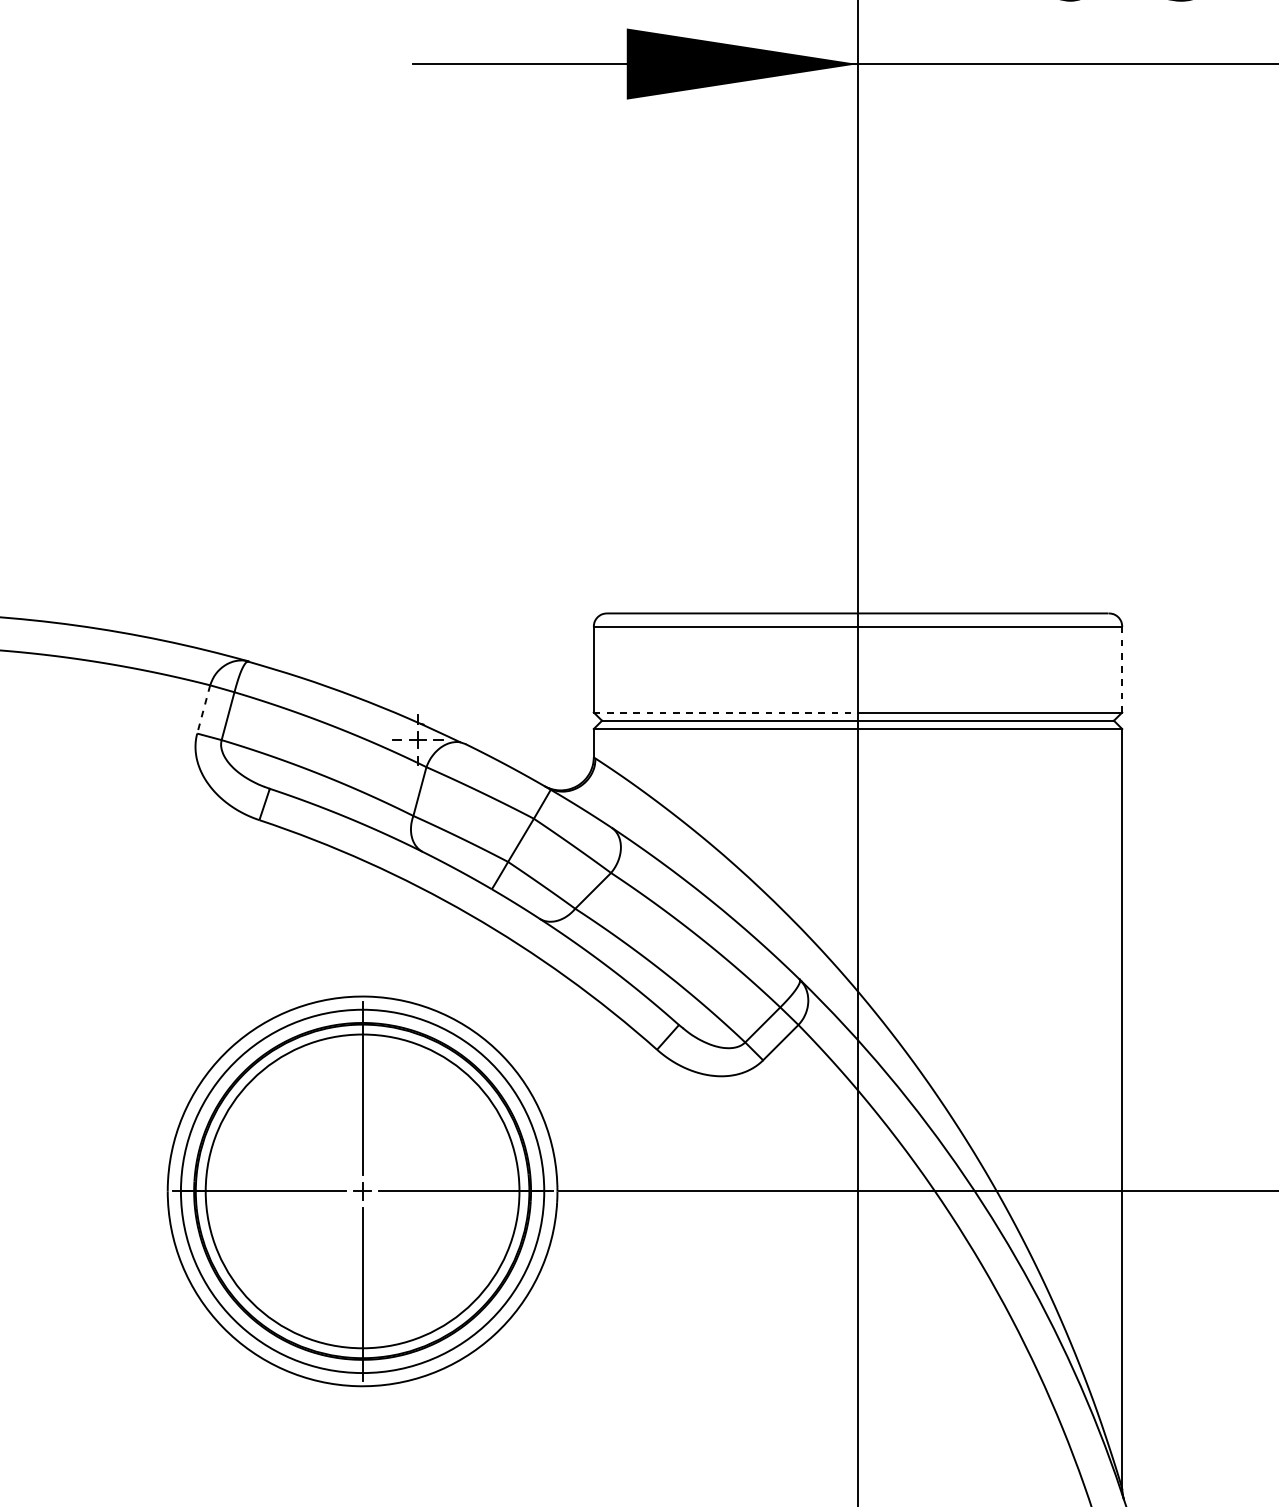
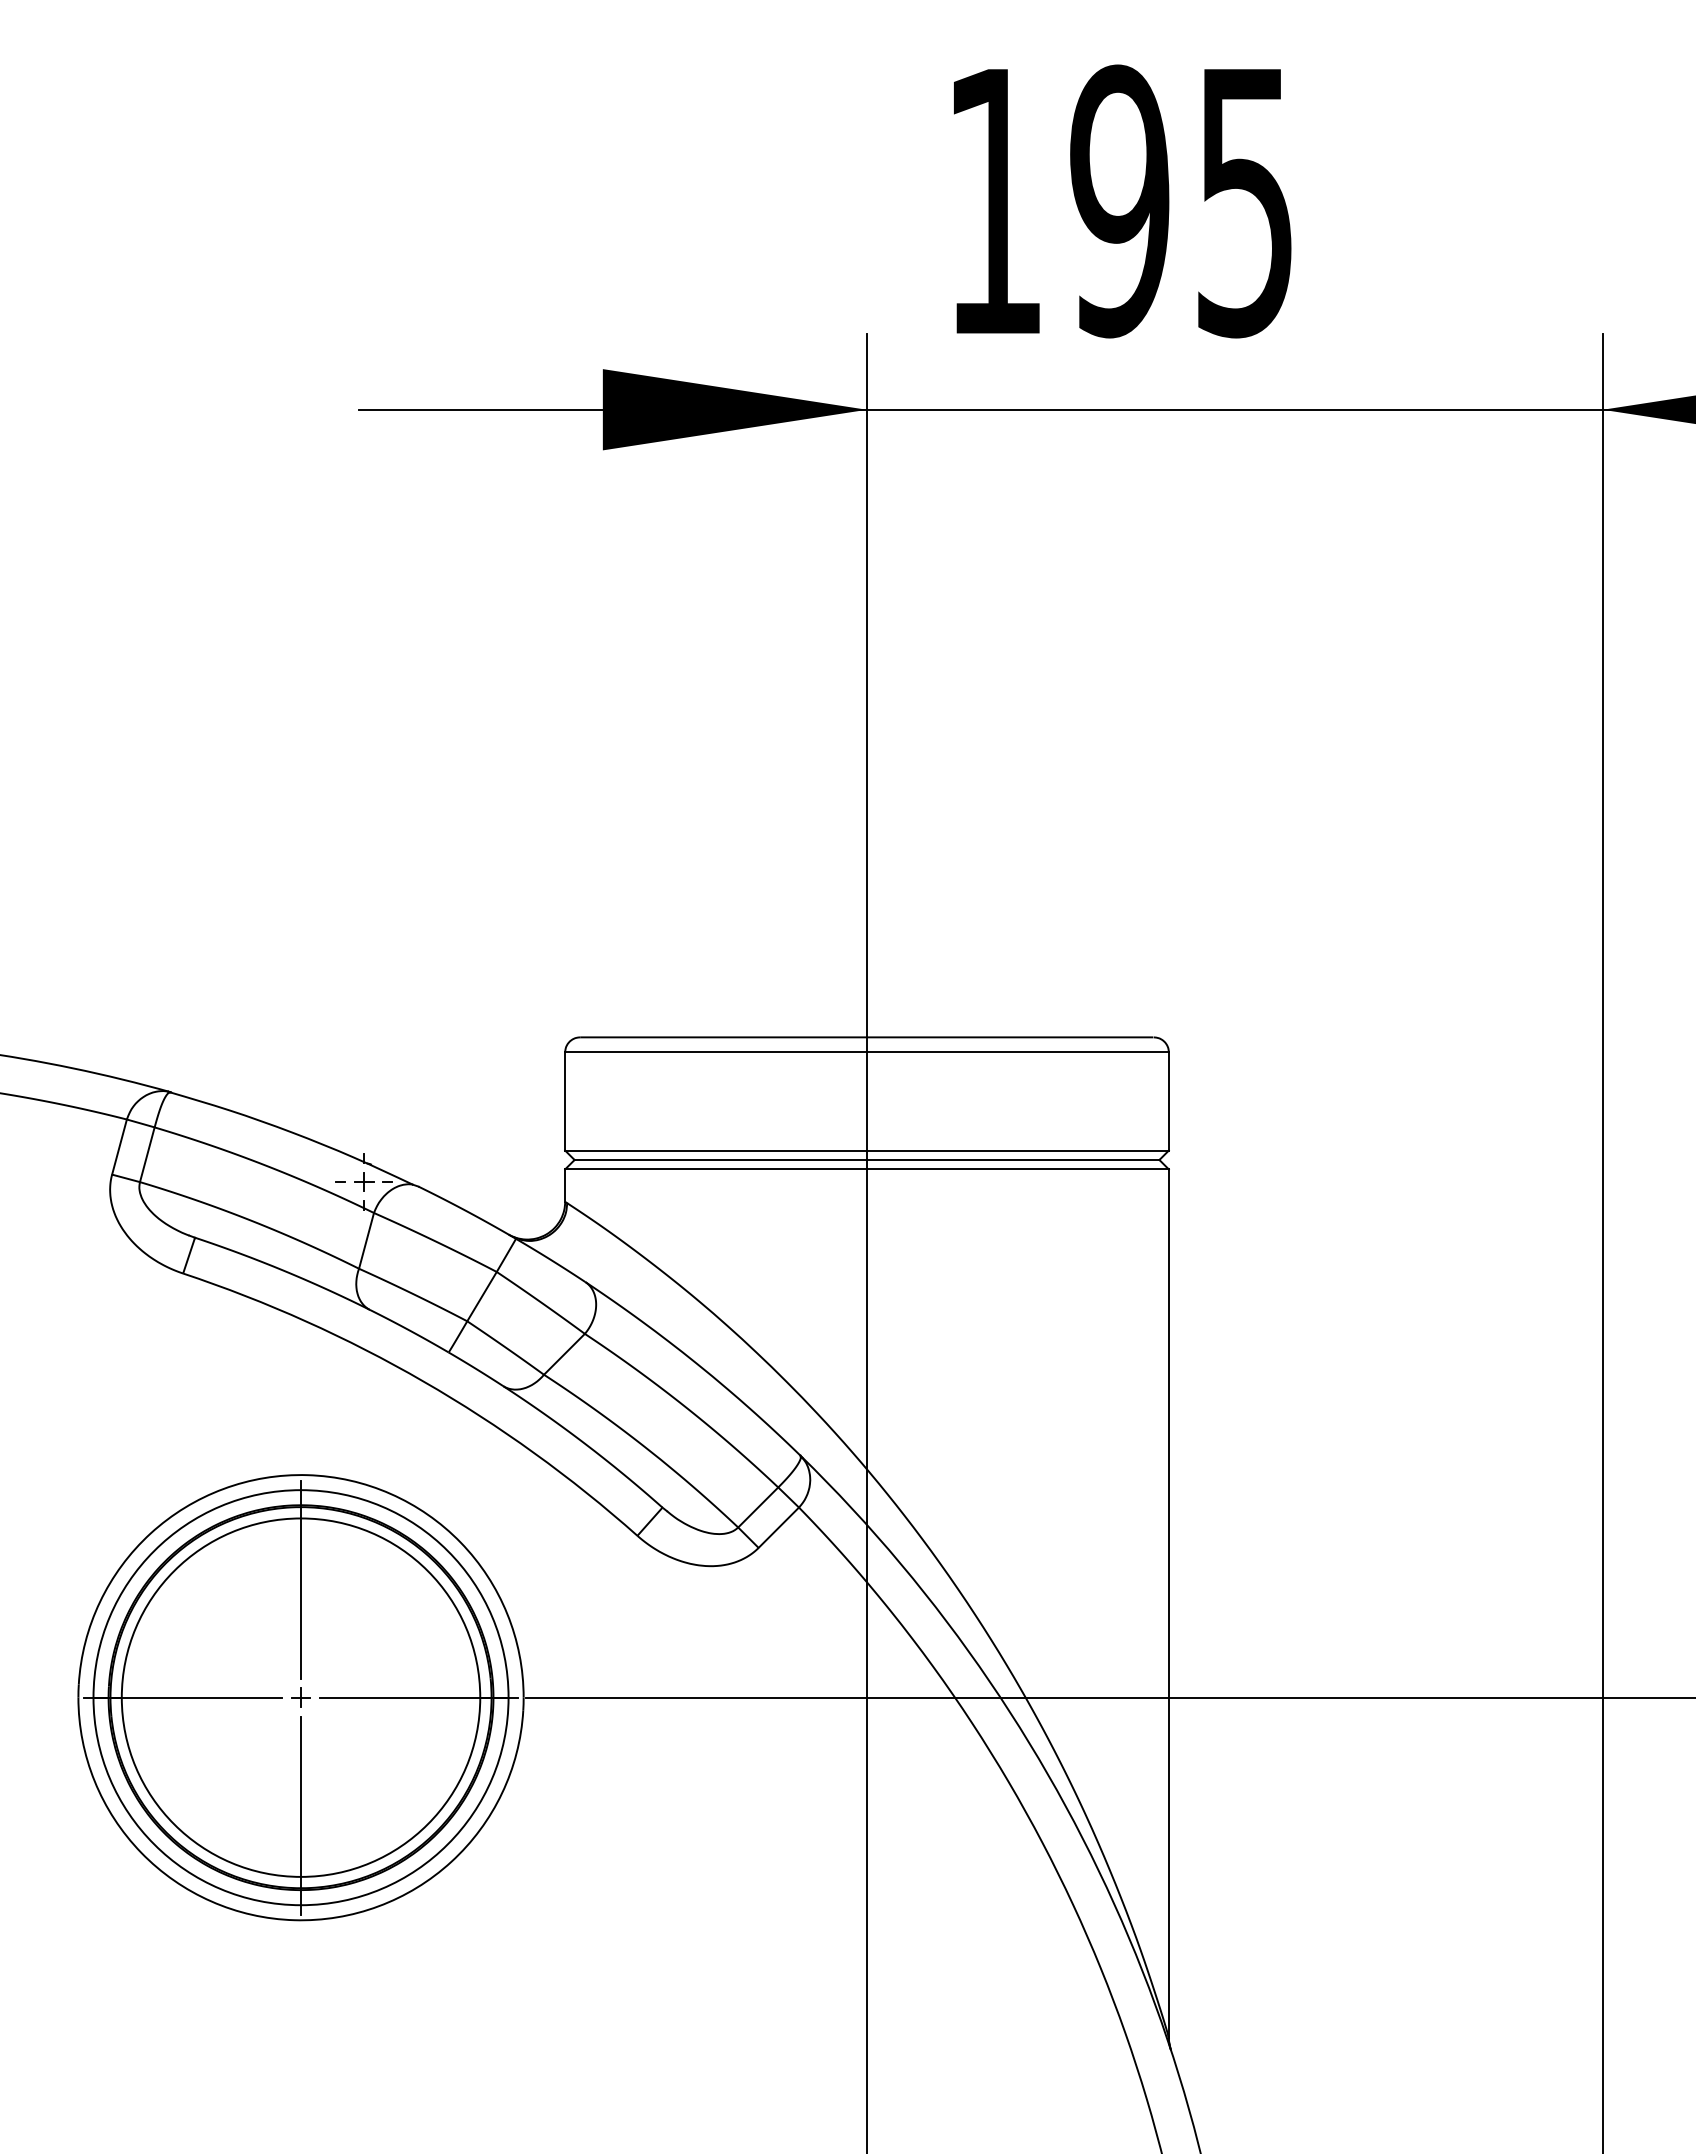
line: (1121, 669) -> (1168, 1101), dashed -> solid
line: (203, 709) -> (119, 1147), dashed -> solid
line: (726, 712) -> (716, 1150), dashed -> solid

